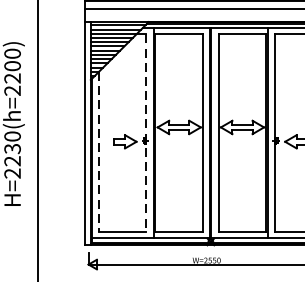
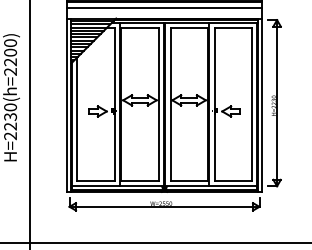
line: (146, 132) -> (114, 104), dashed -> solid
line: (98, 152) -> (77, 119), dashed -> solid

